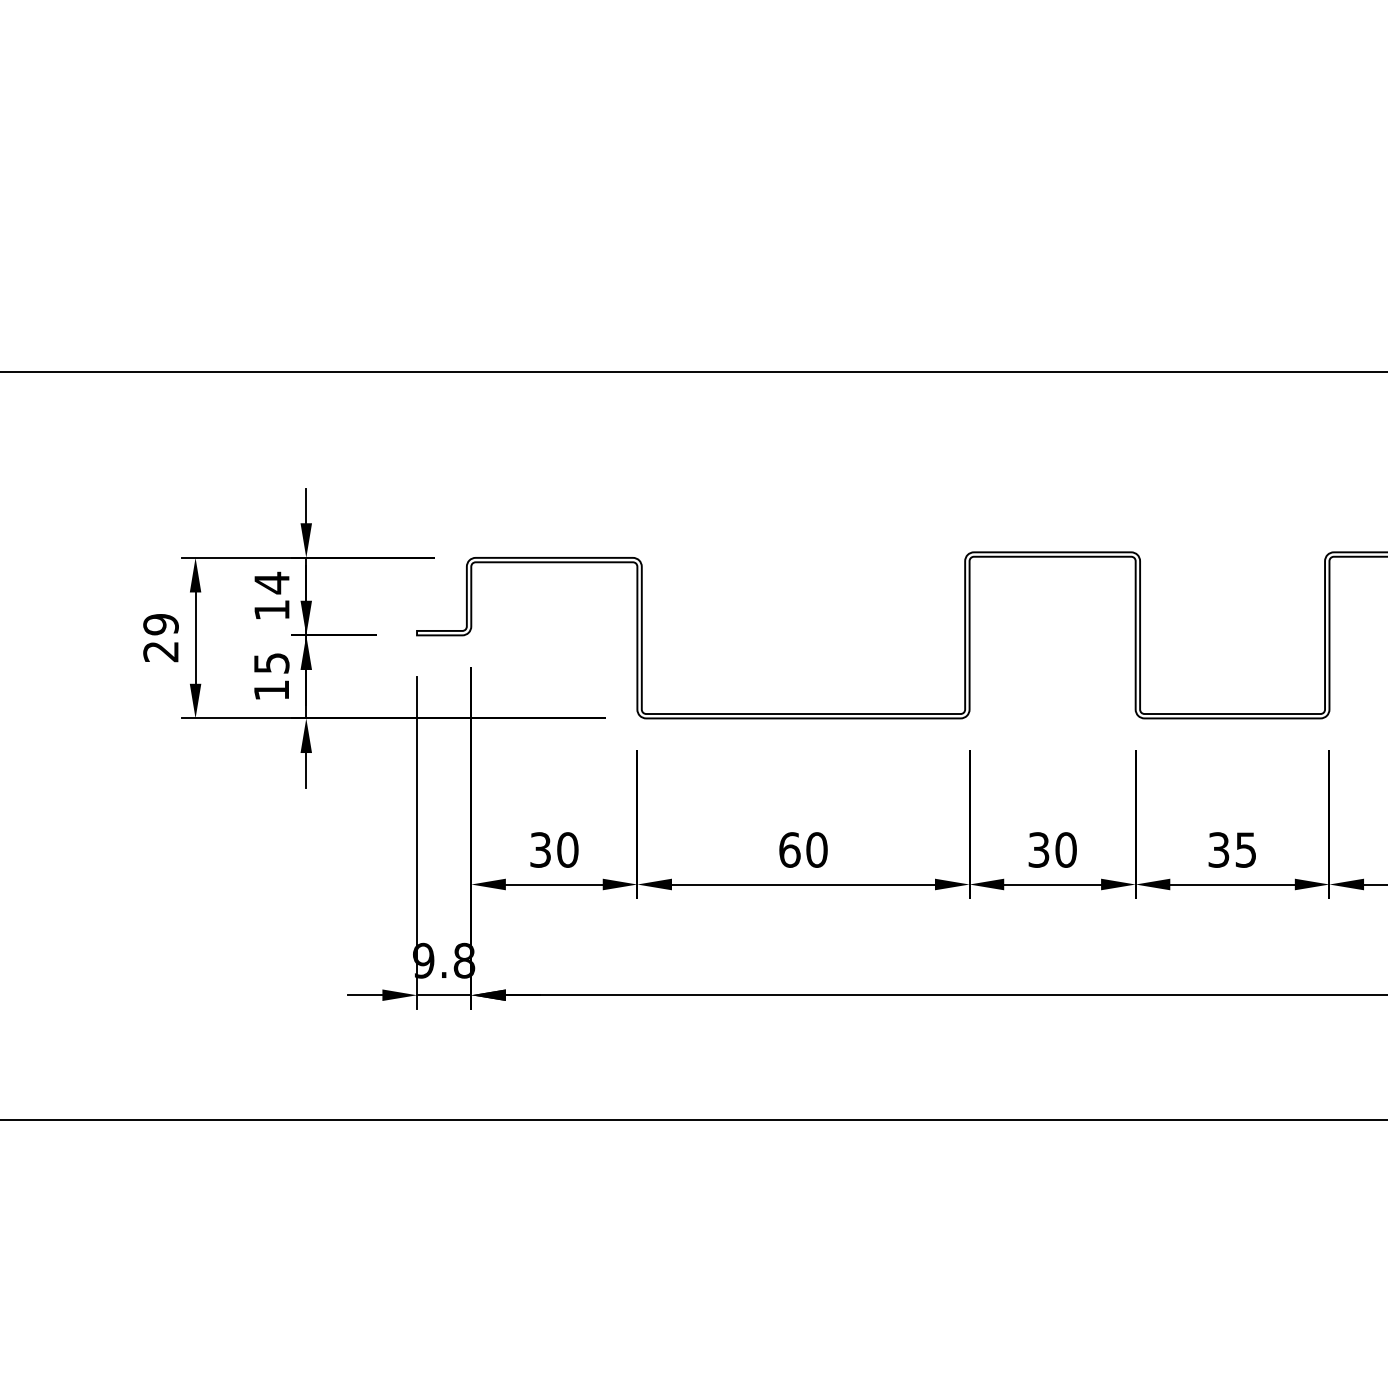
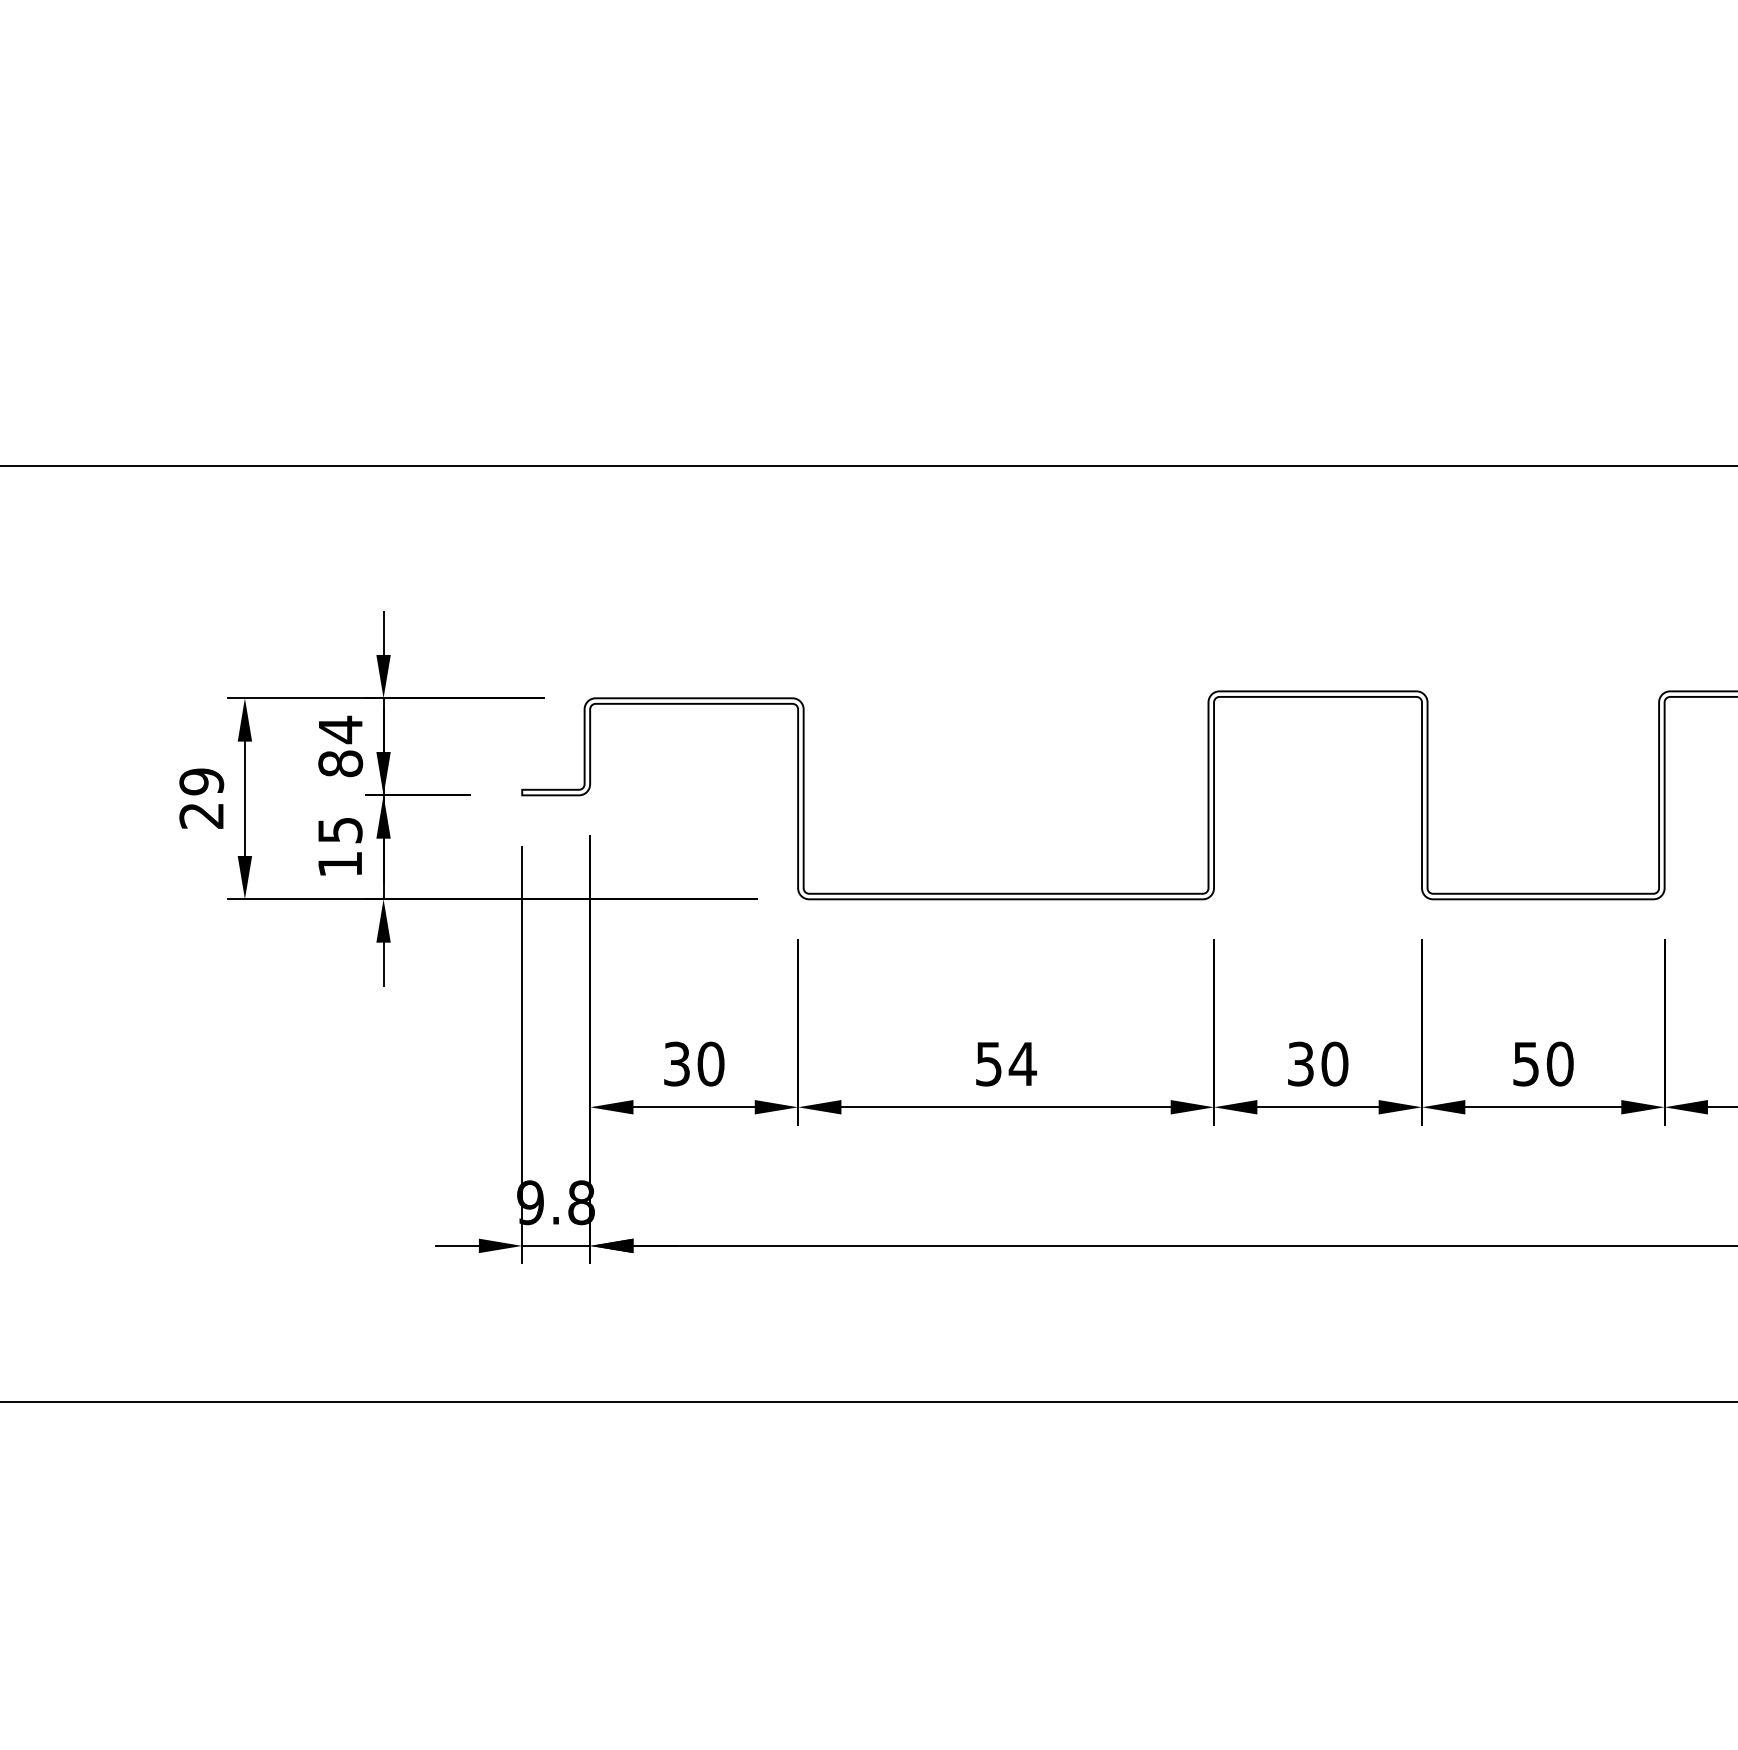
text: (271, 609) -> (340, 763), 14 -> 84
text: (803, 849) -> (1006, 1063), 60 -> 54
text: (1232, 849) -> (1543, 1063), 35 -> 50

